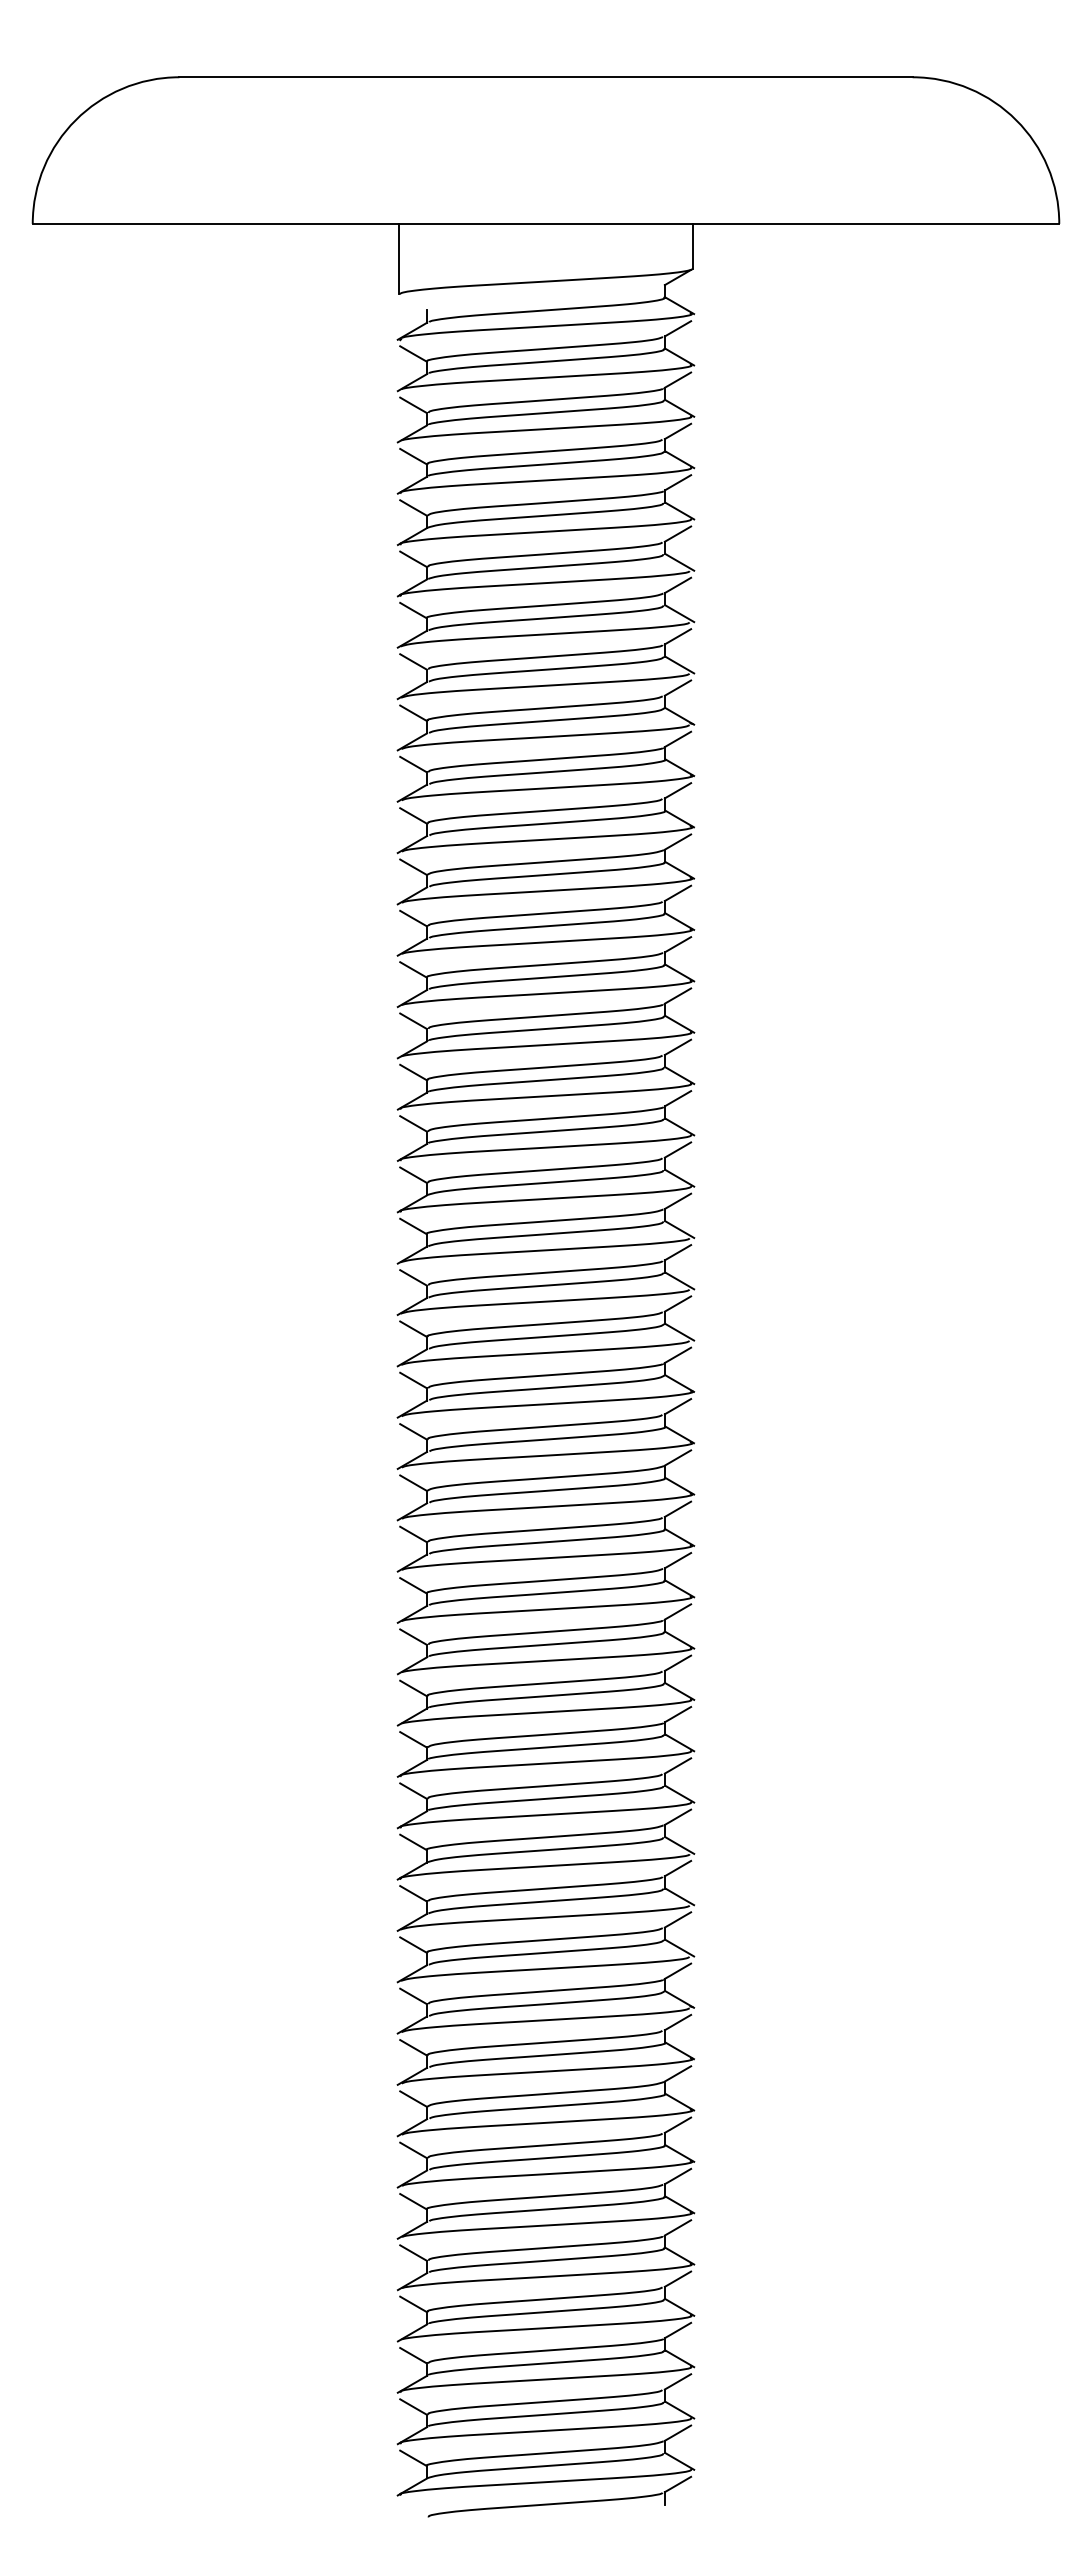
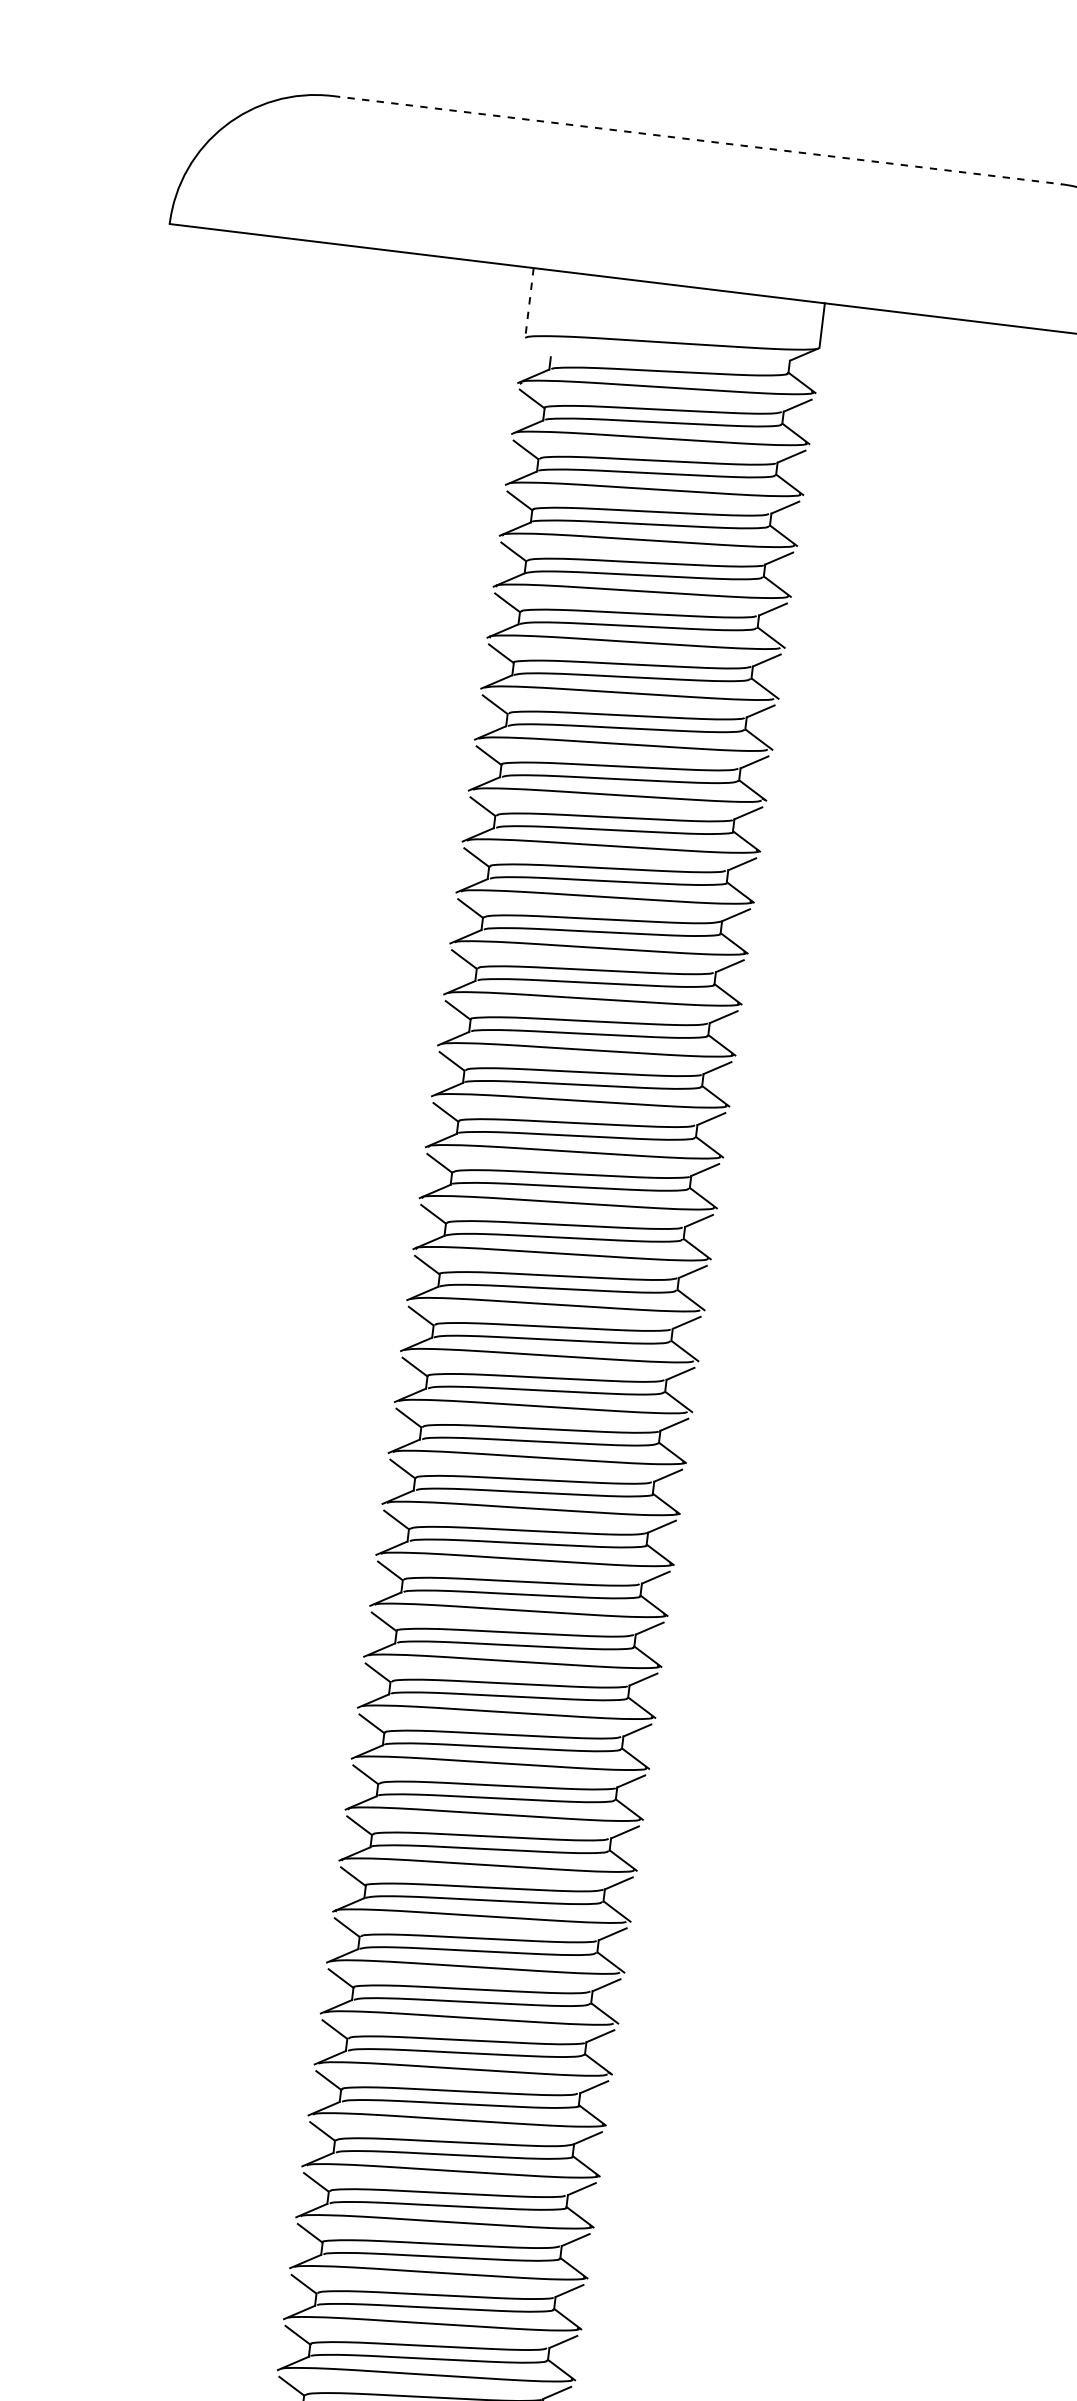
line: (546, 77) -> (697, 140), solid -> dashed
line: (399, 259) -> (529, 303), solid -> dashed

